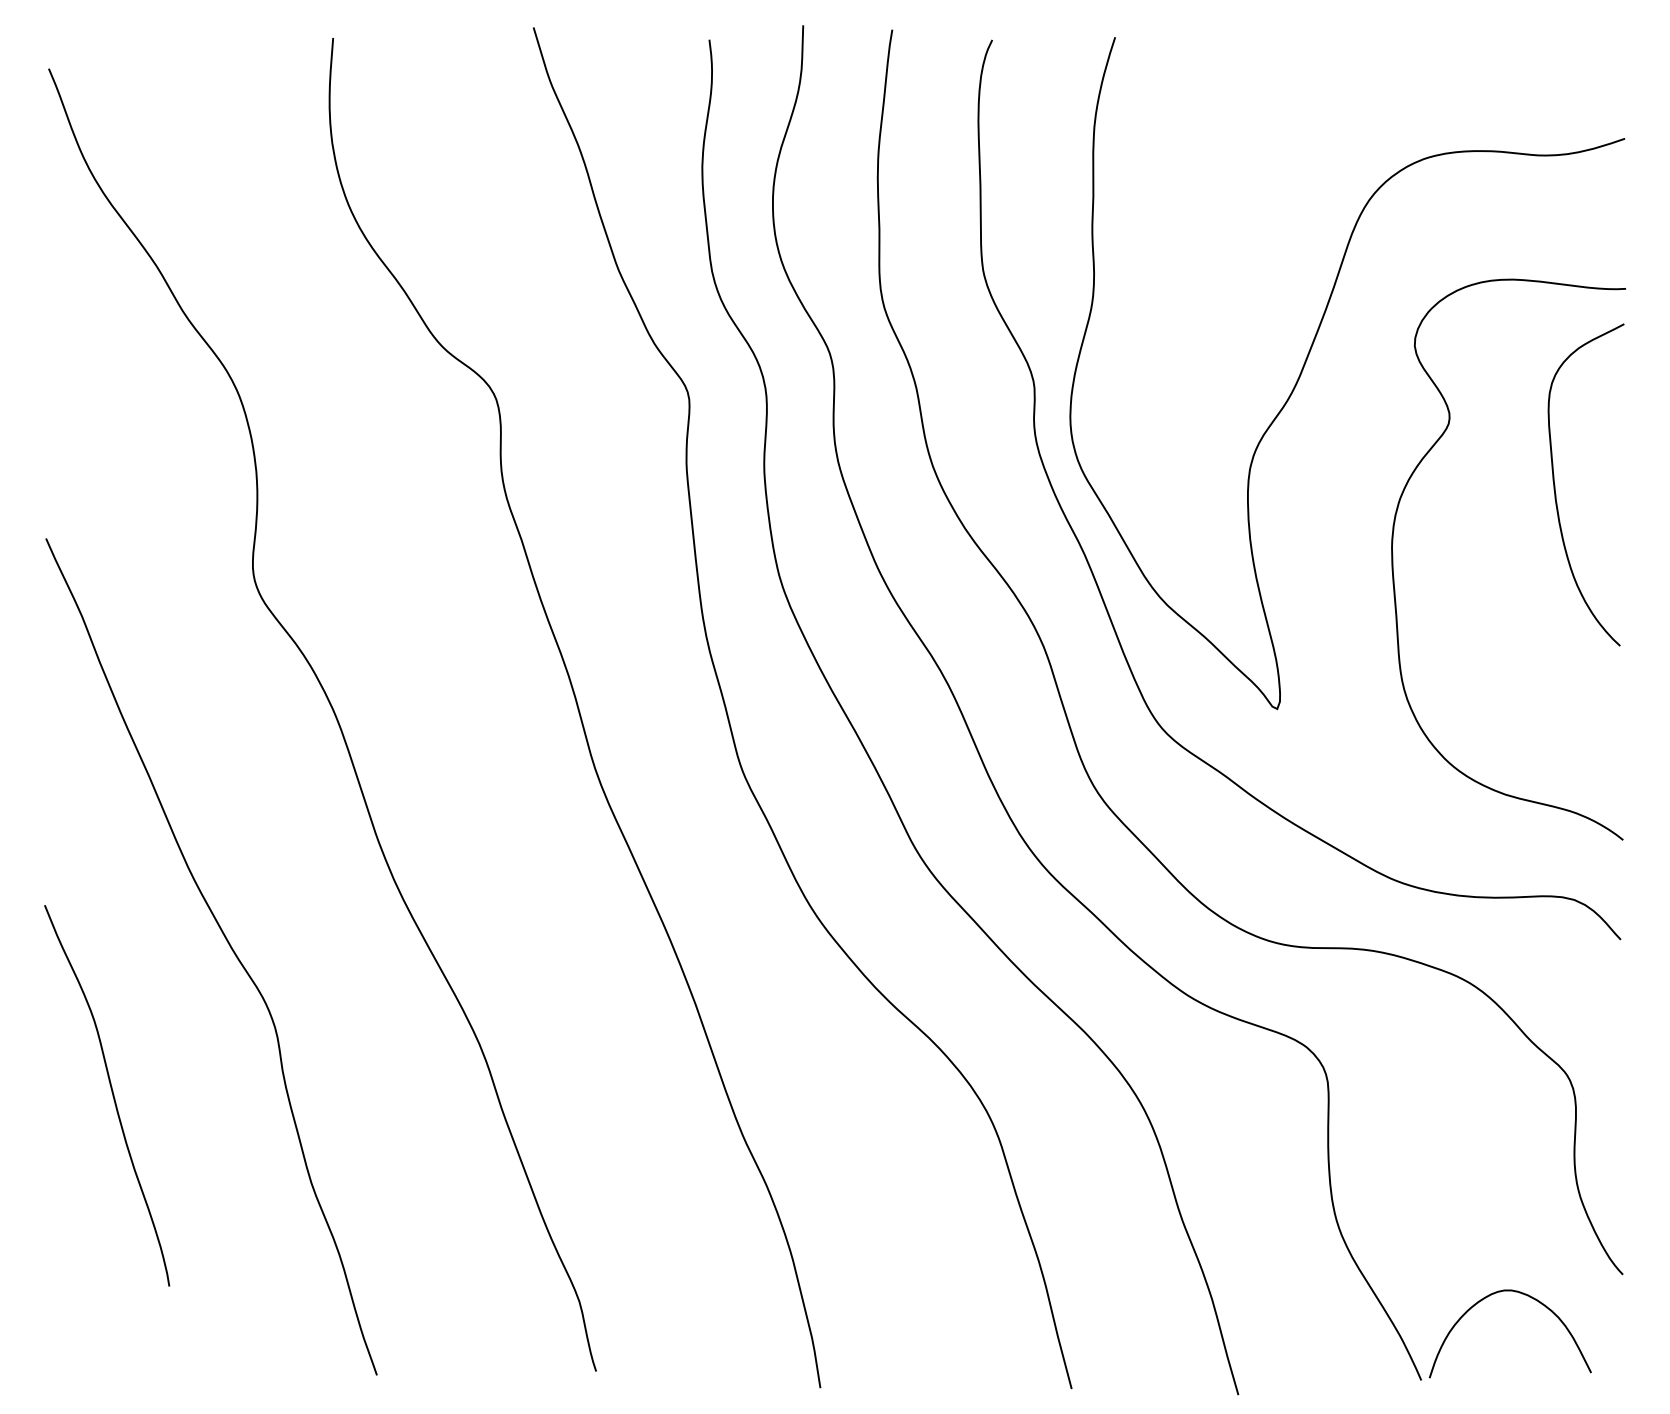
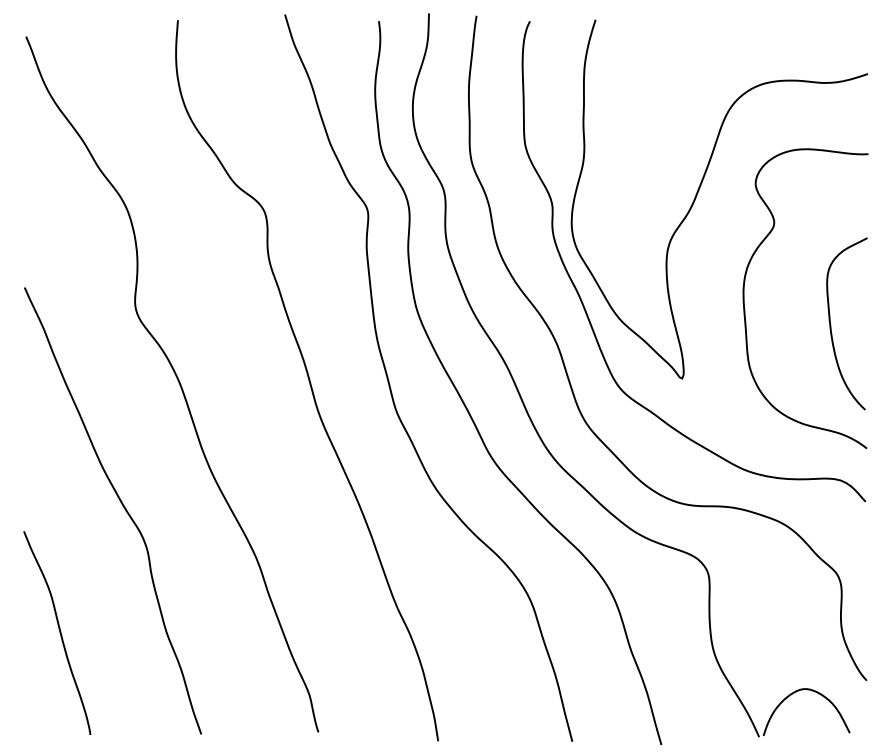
curve: (1556, 486) -> (831, 324), moved
curve: (111, 1094) -> (59, 632), moved

